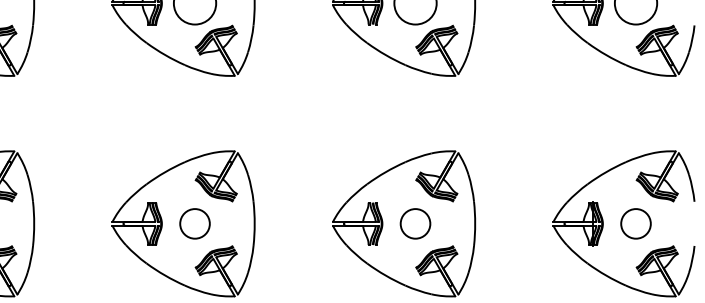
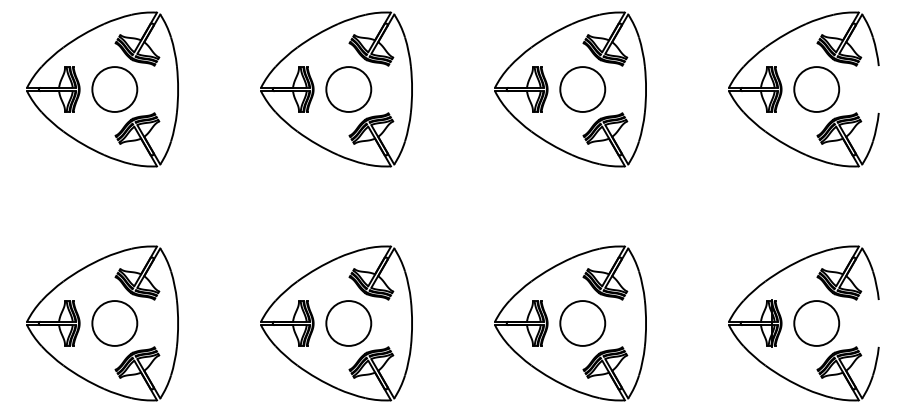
circle: (194, 223) -> (348, 323), size x1.43
circle: (415, 223) -> (582, 323), size x1.43
circle: (635, 223) -> (816, 323), size x1.43

